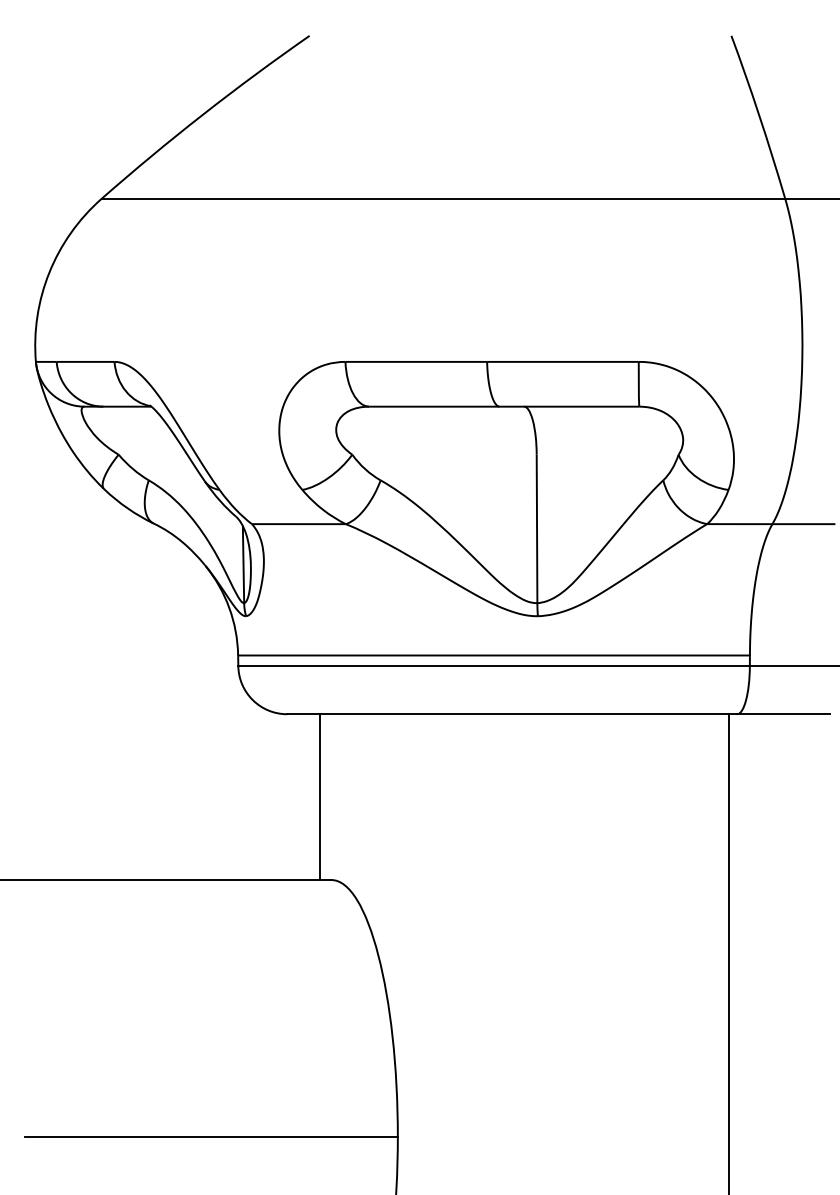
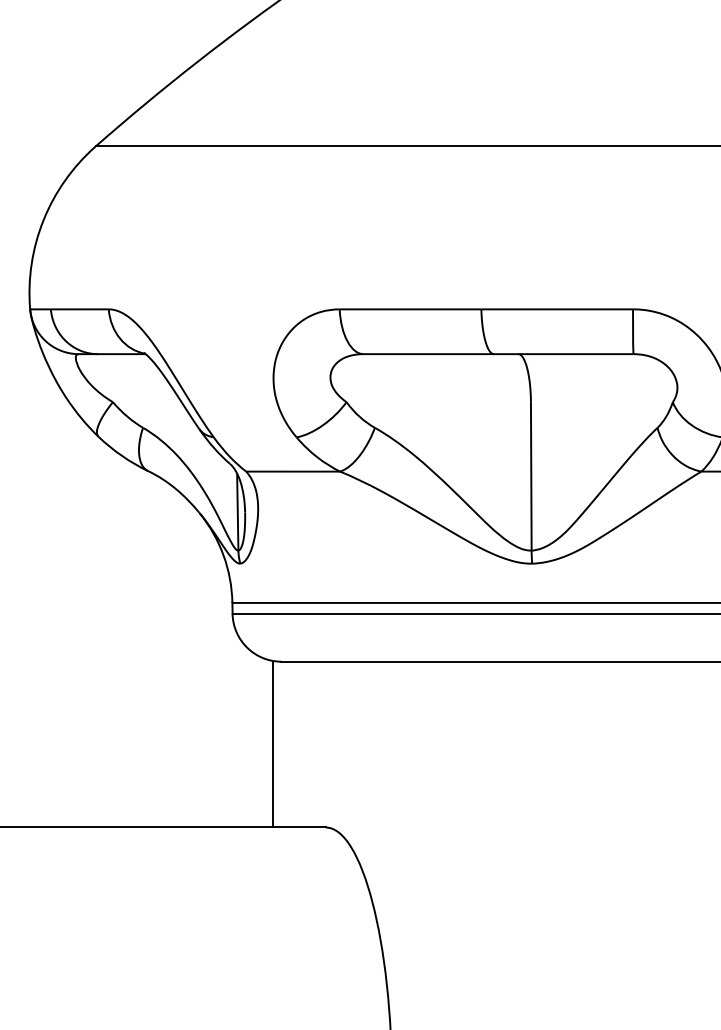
line: (320, 797) -> (272, 744), moved

